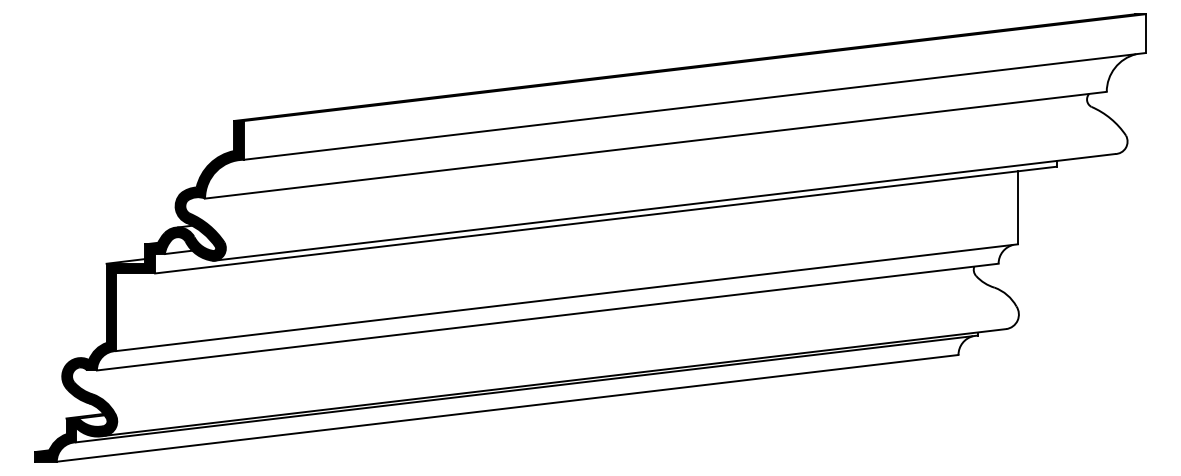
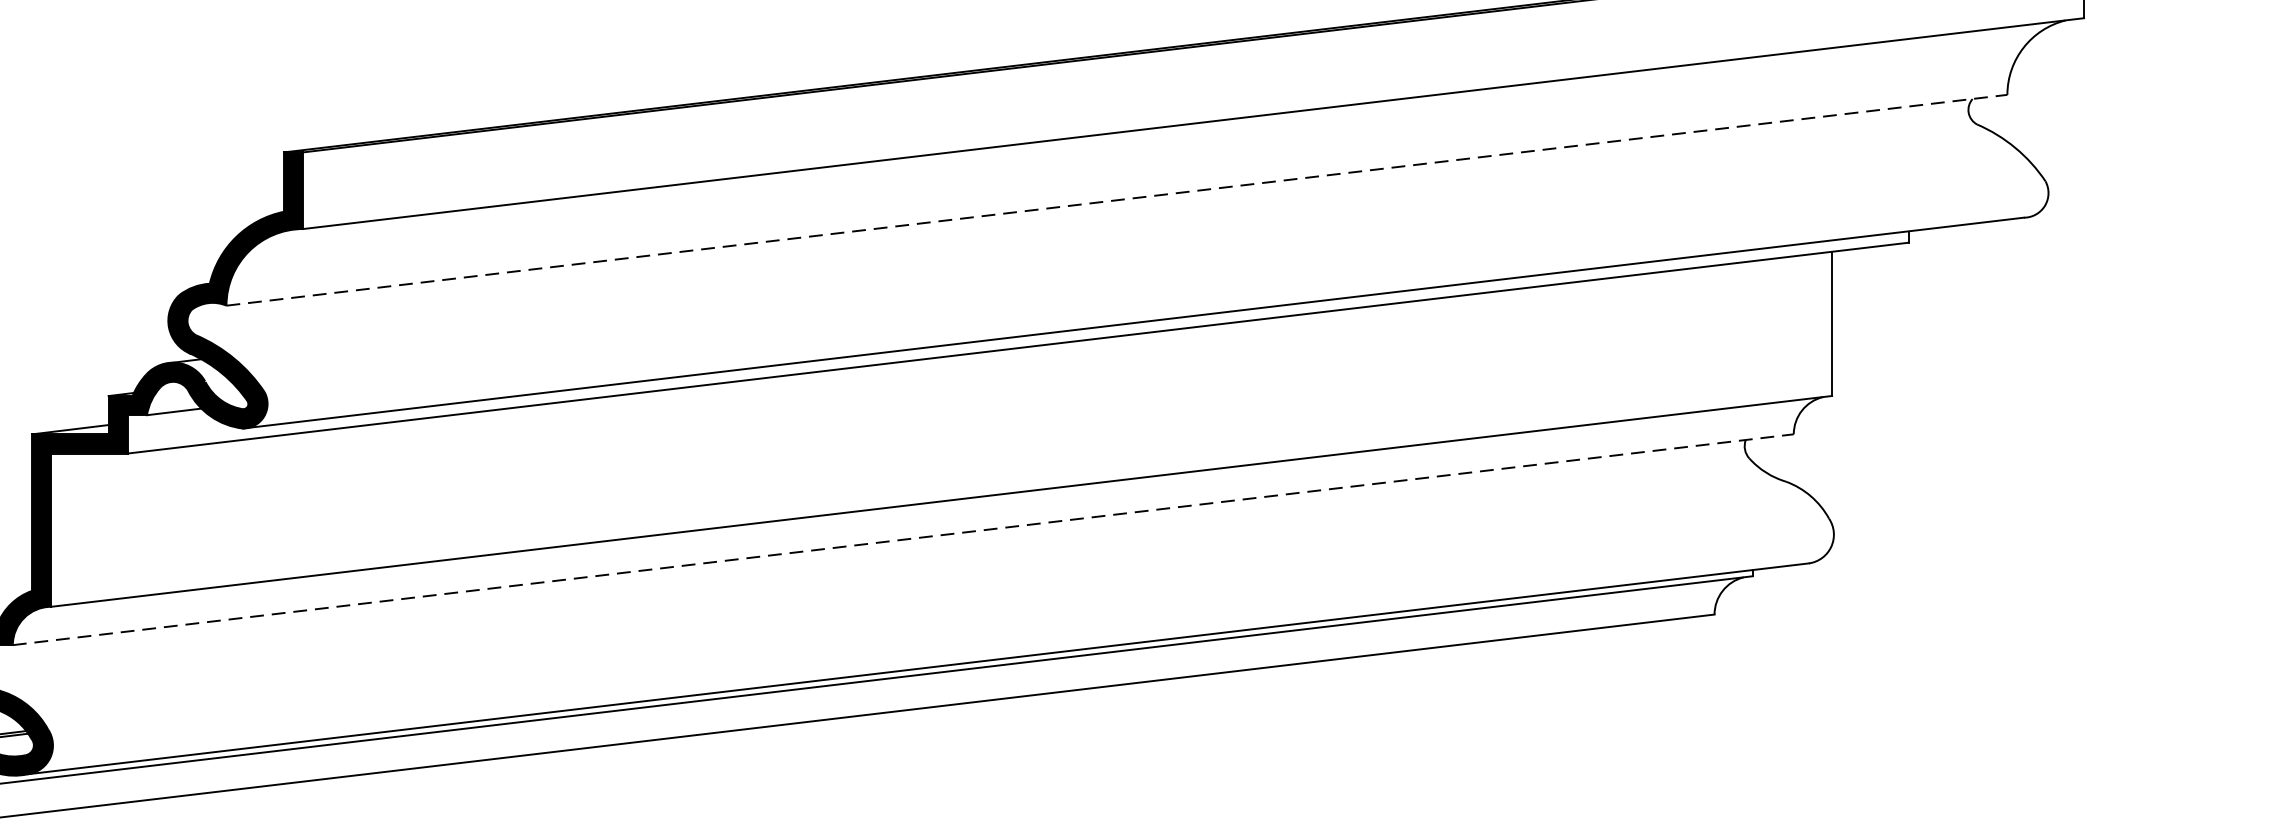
line: (655, 145) -> (1116, 200), solid -> dashed
line: (547, 317) -> (902, 540), solid -> dashed

